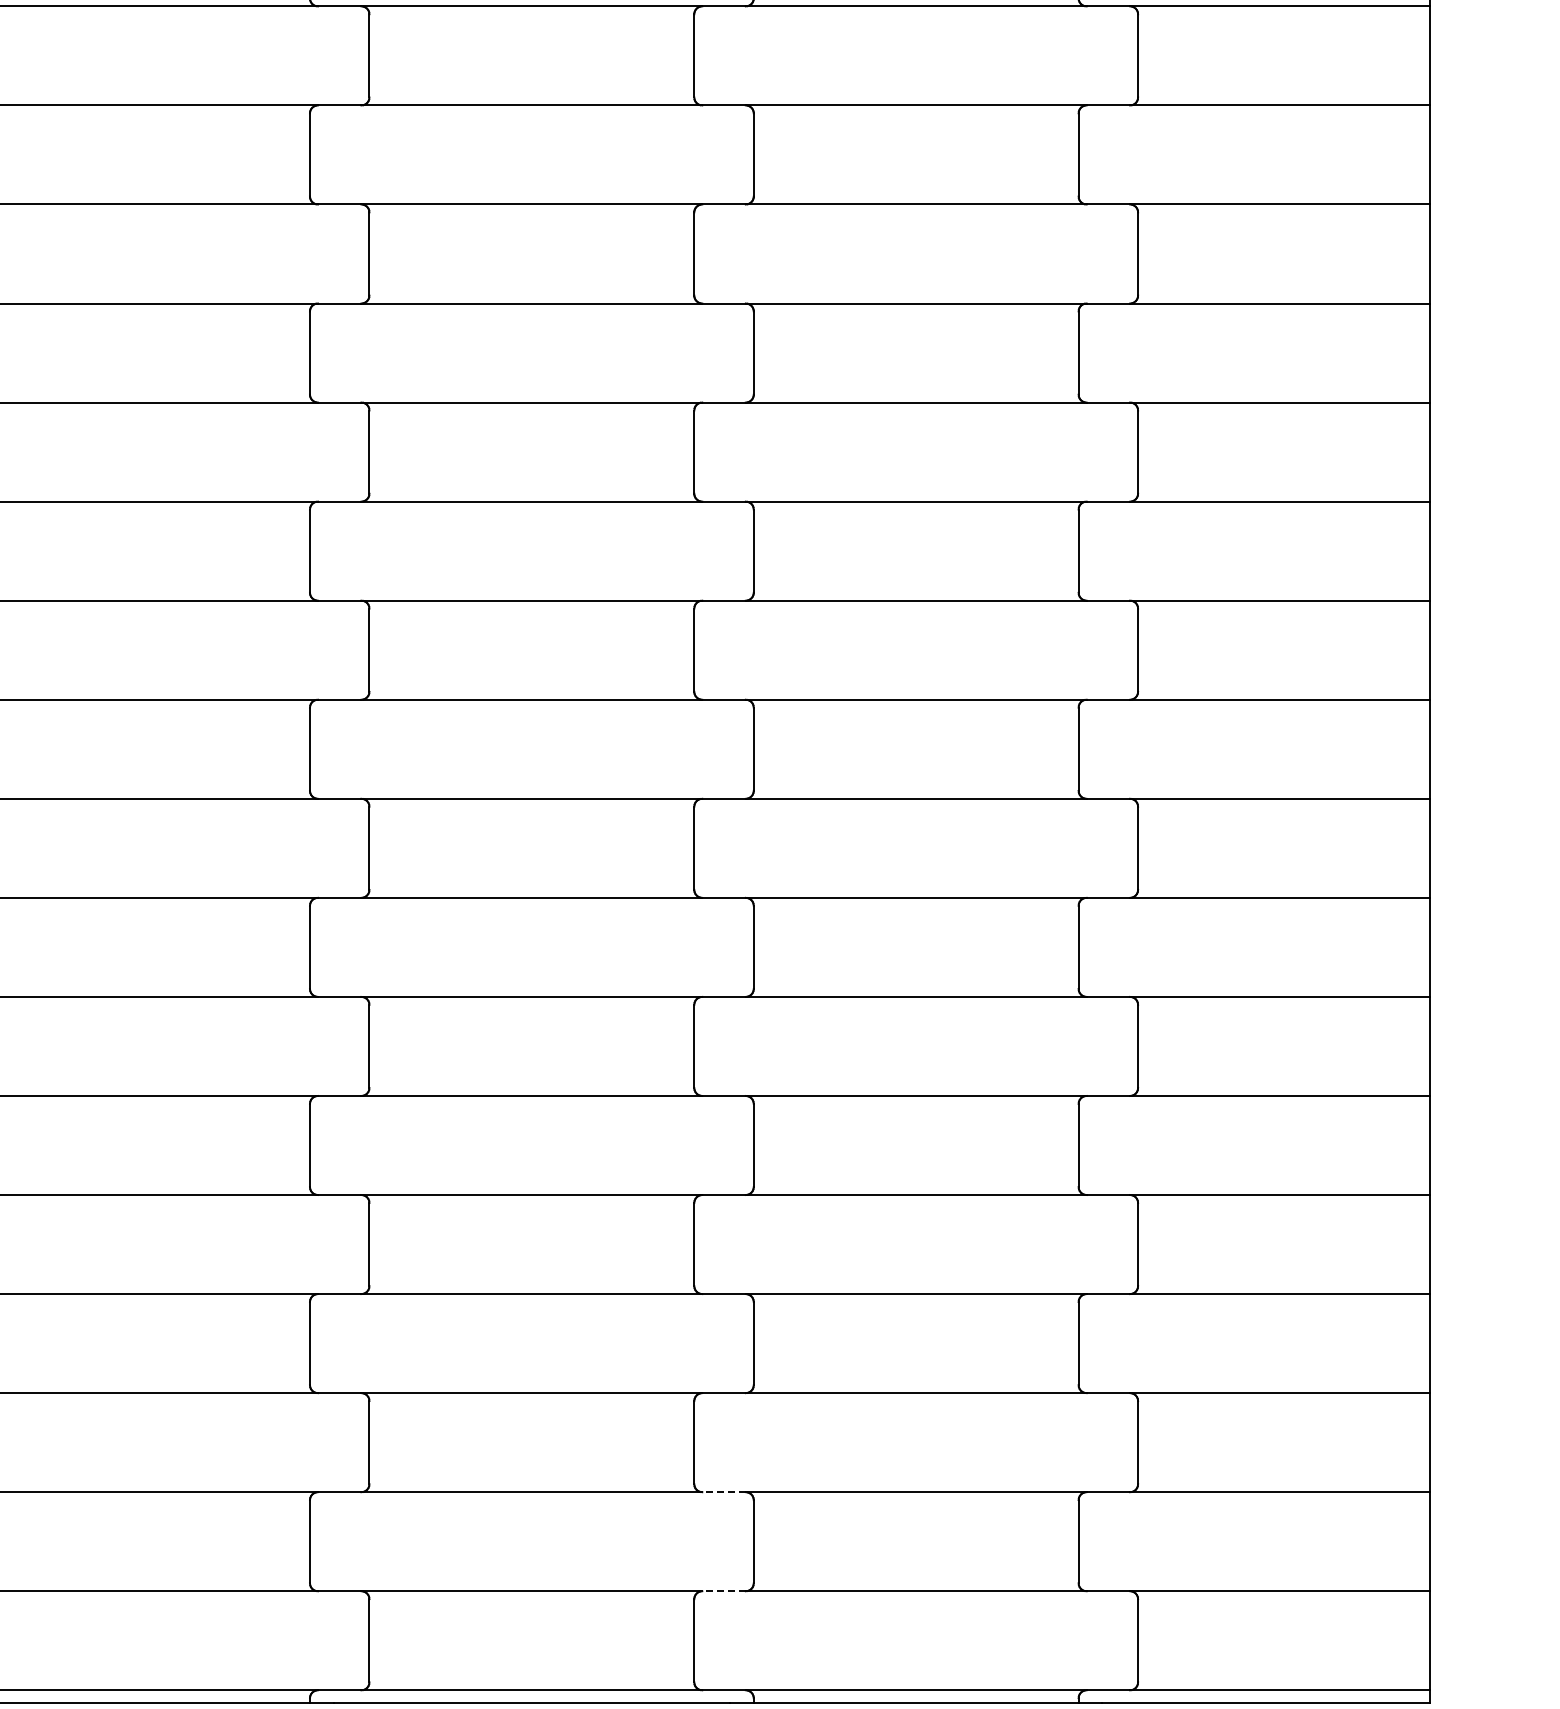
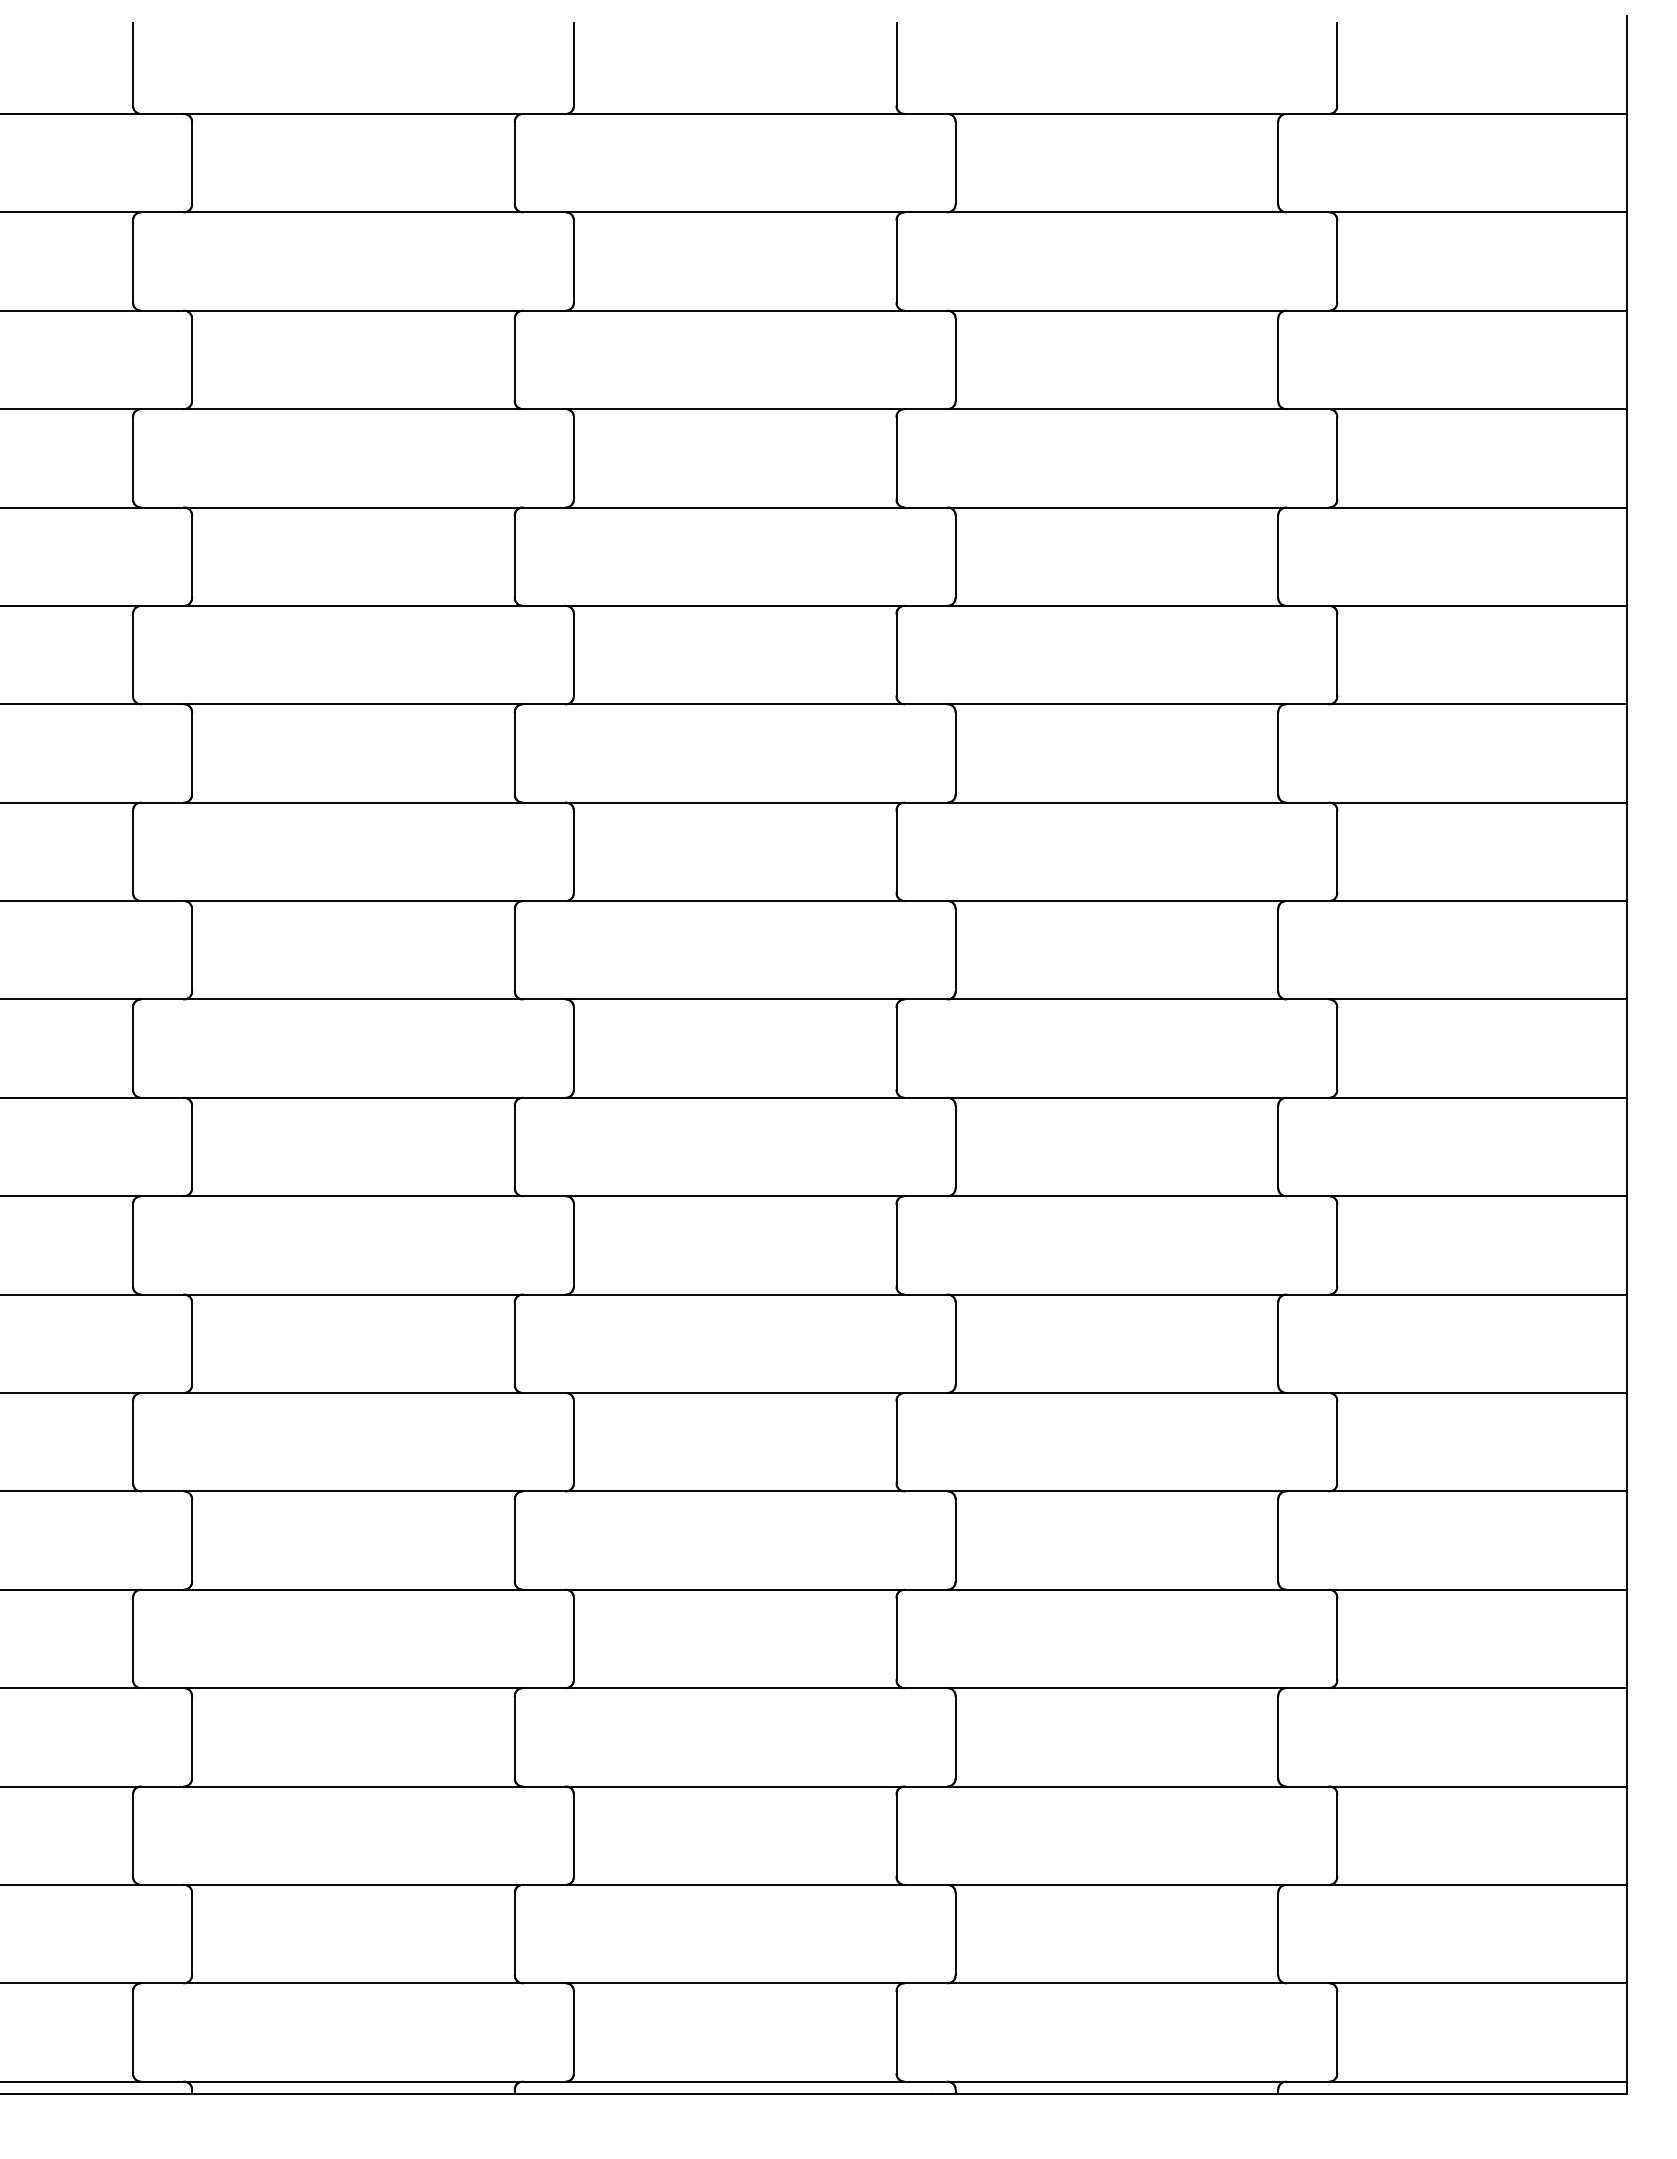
line: (724, 1491) -> (926, 1884), dashed -> solid
line: (724, 1591) -> (926, 1983), dashed -> solid

